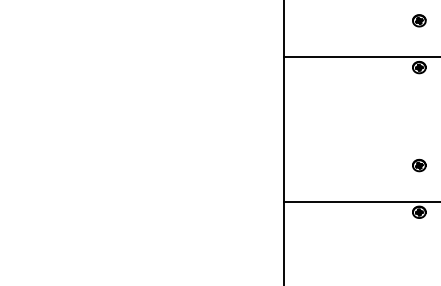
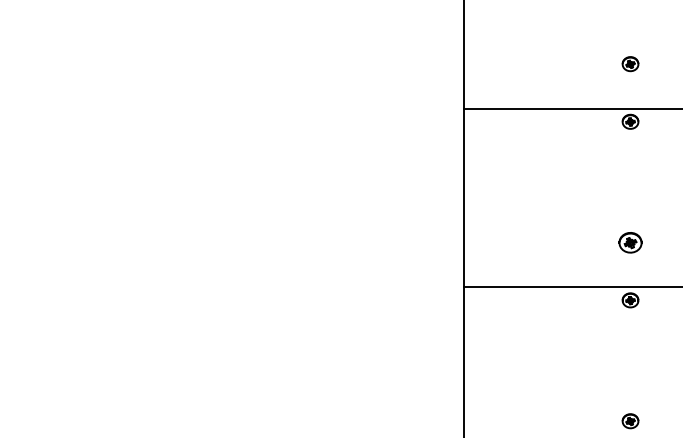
part: (419, 165) -> (630, 242), size x1.4

